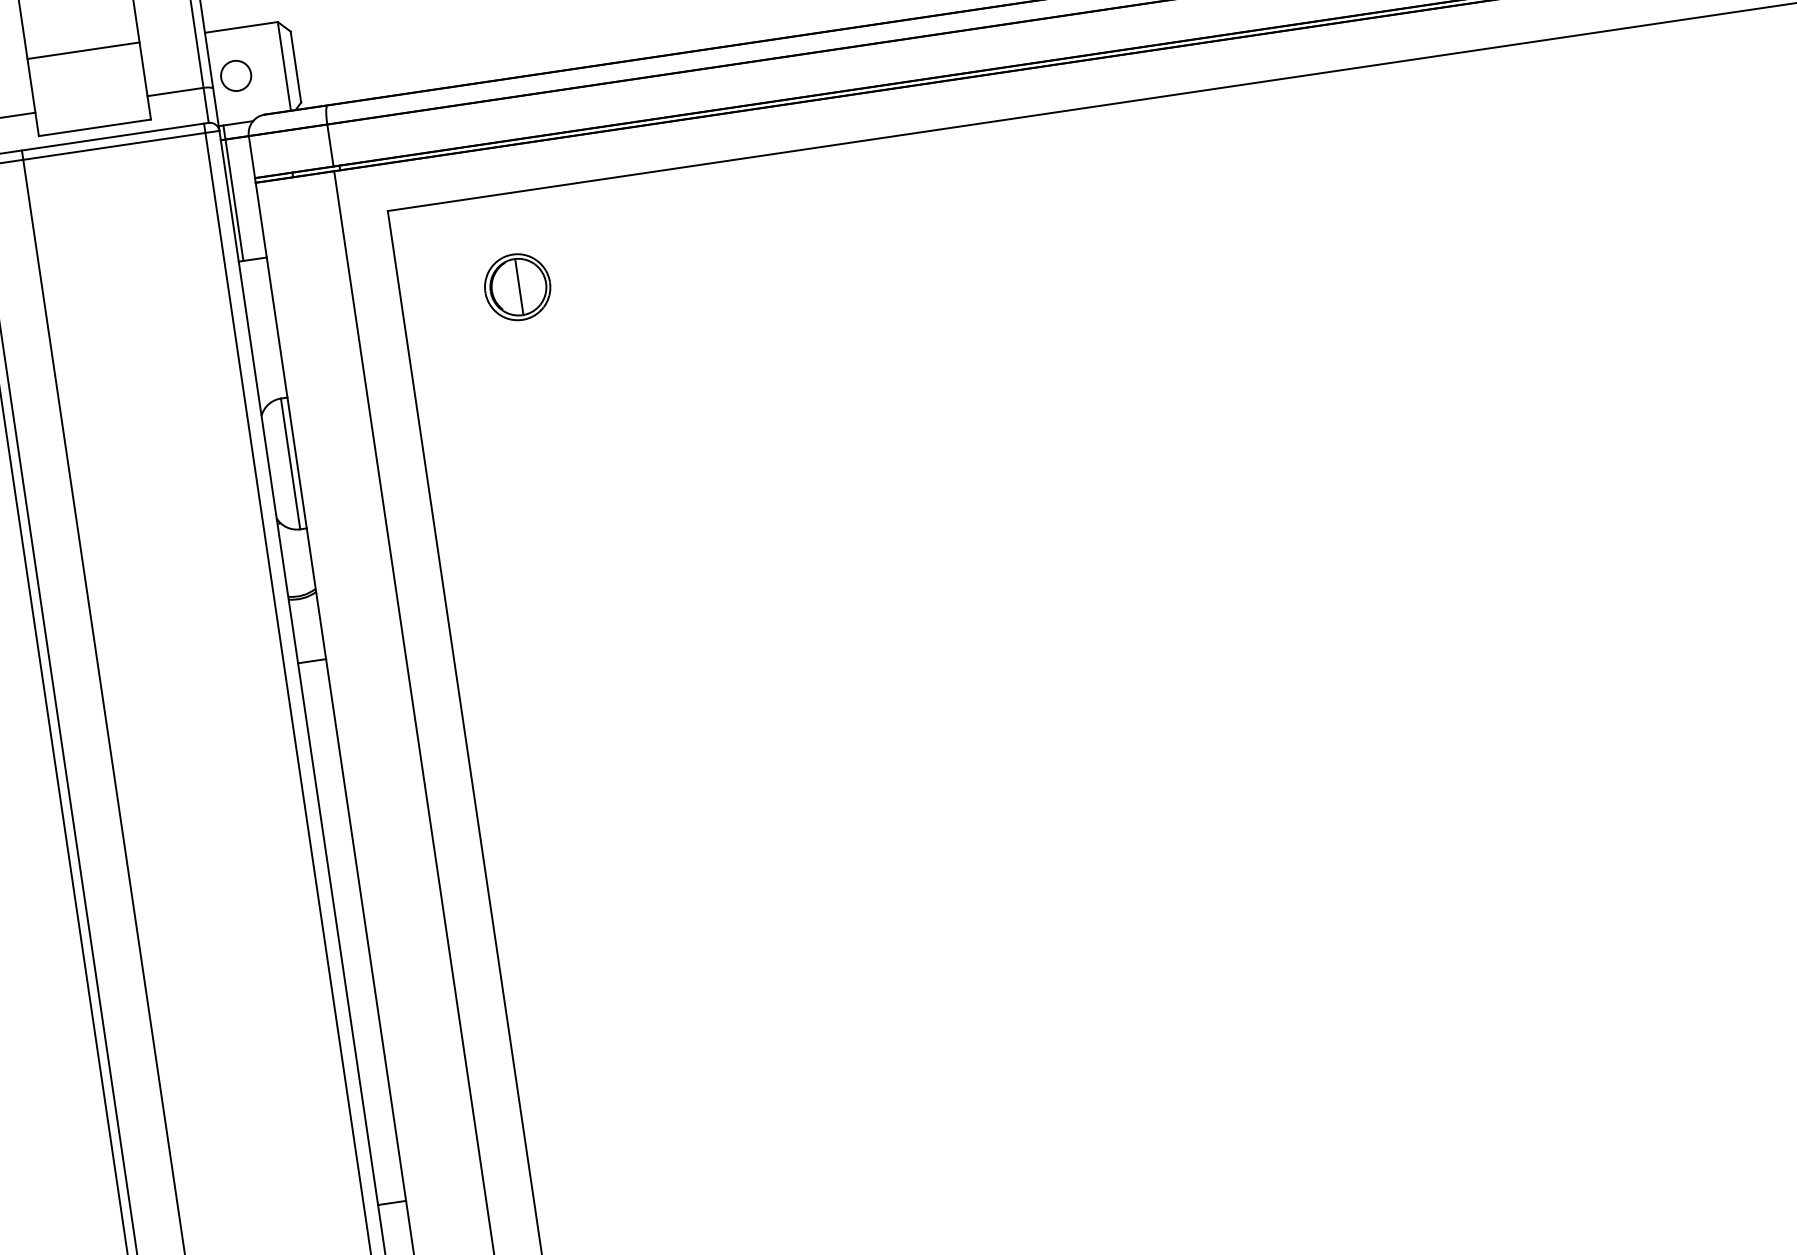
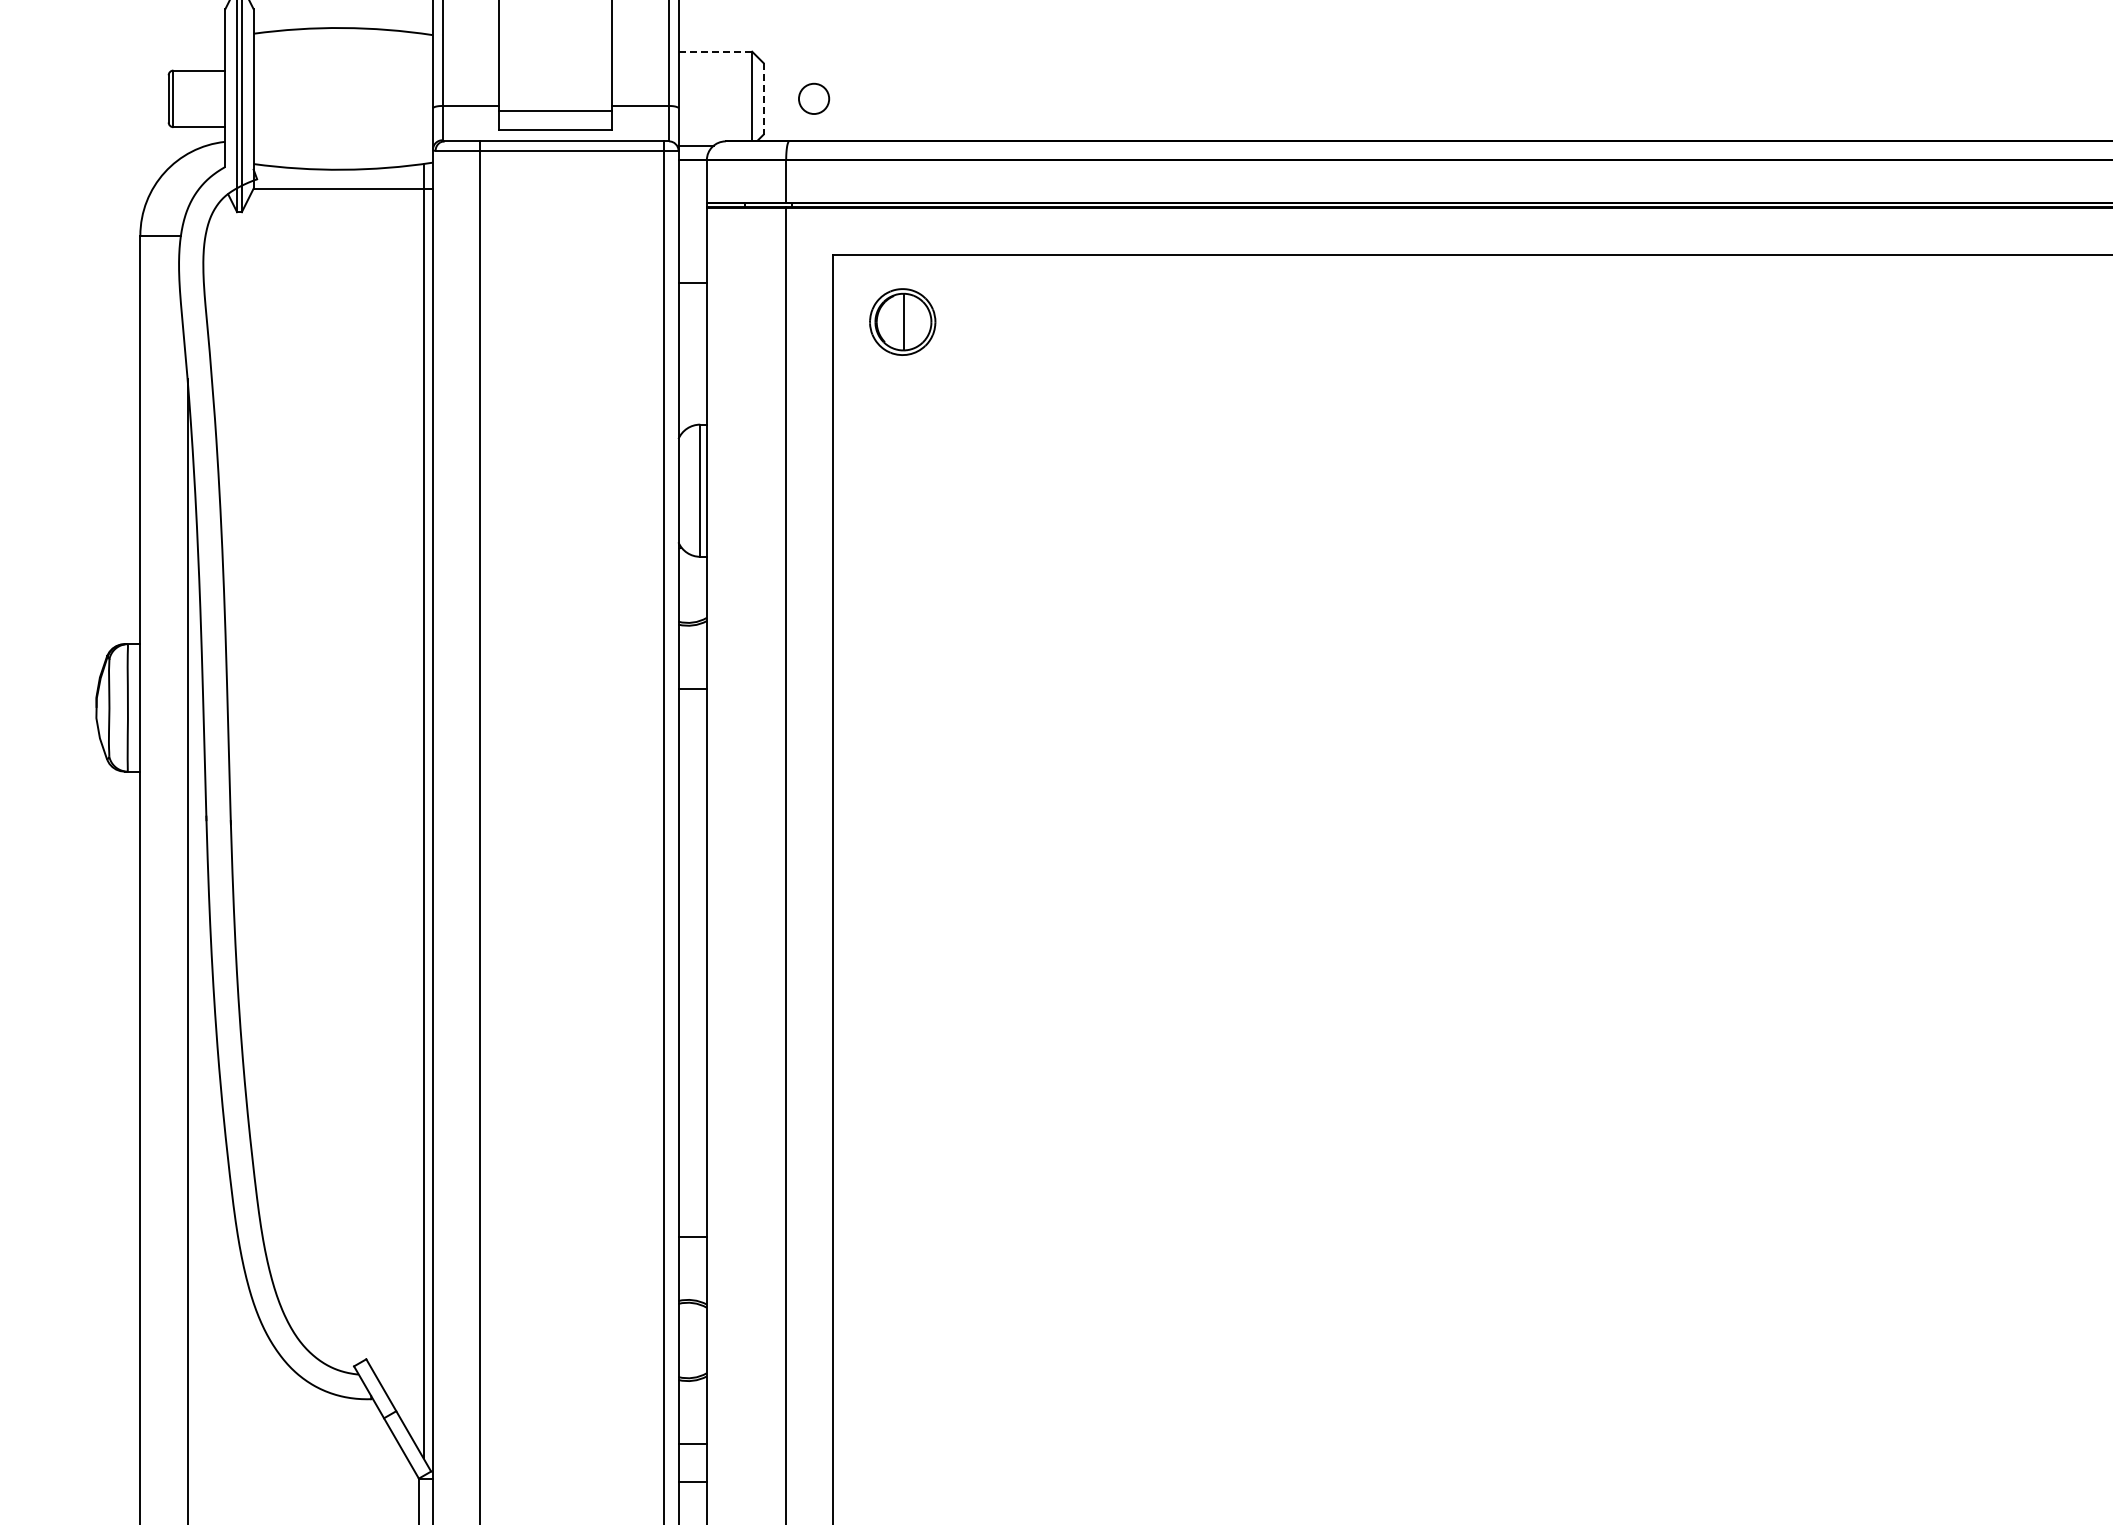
line: (241, 27) -> (715, 51), solid -> dashed
line: (83, 50) -> (555, 110), moved
line: (295, 66) -> (763, 98), solid -> dashed
circle: (236, 75) -> (814, 98), moved
line: (233, 193) -> (683, 214), removed
part: (517, 286) -> (902, 321), moved

